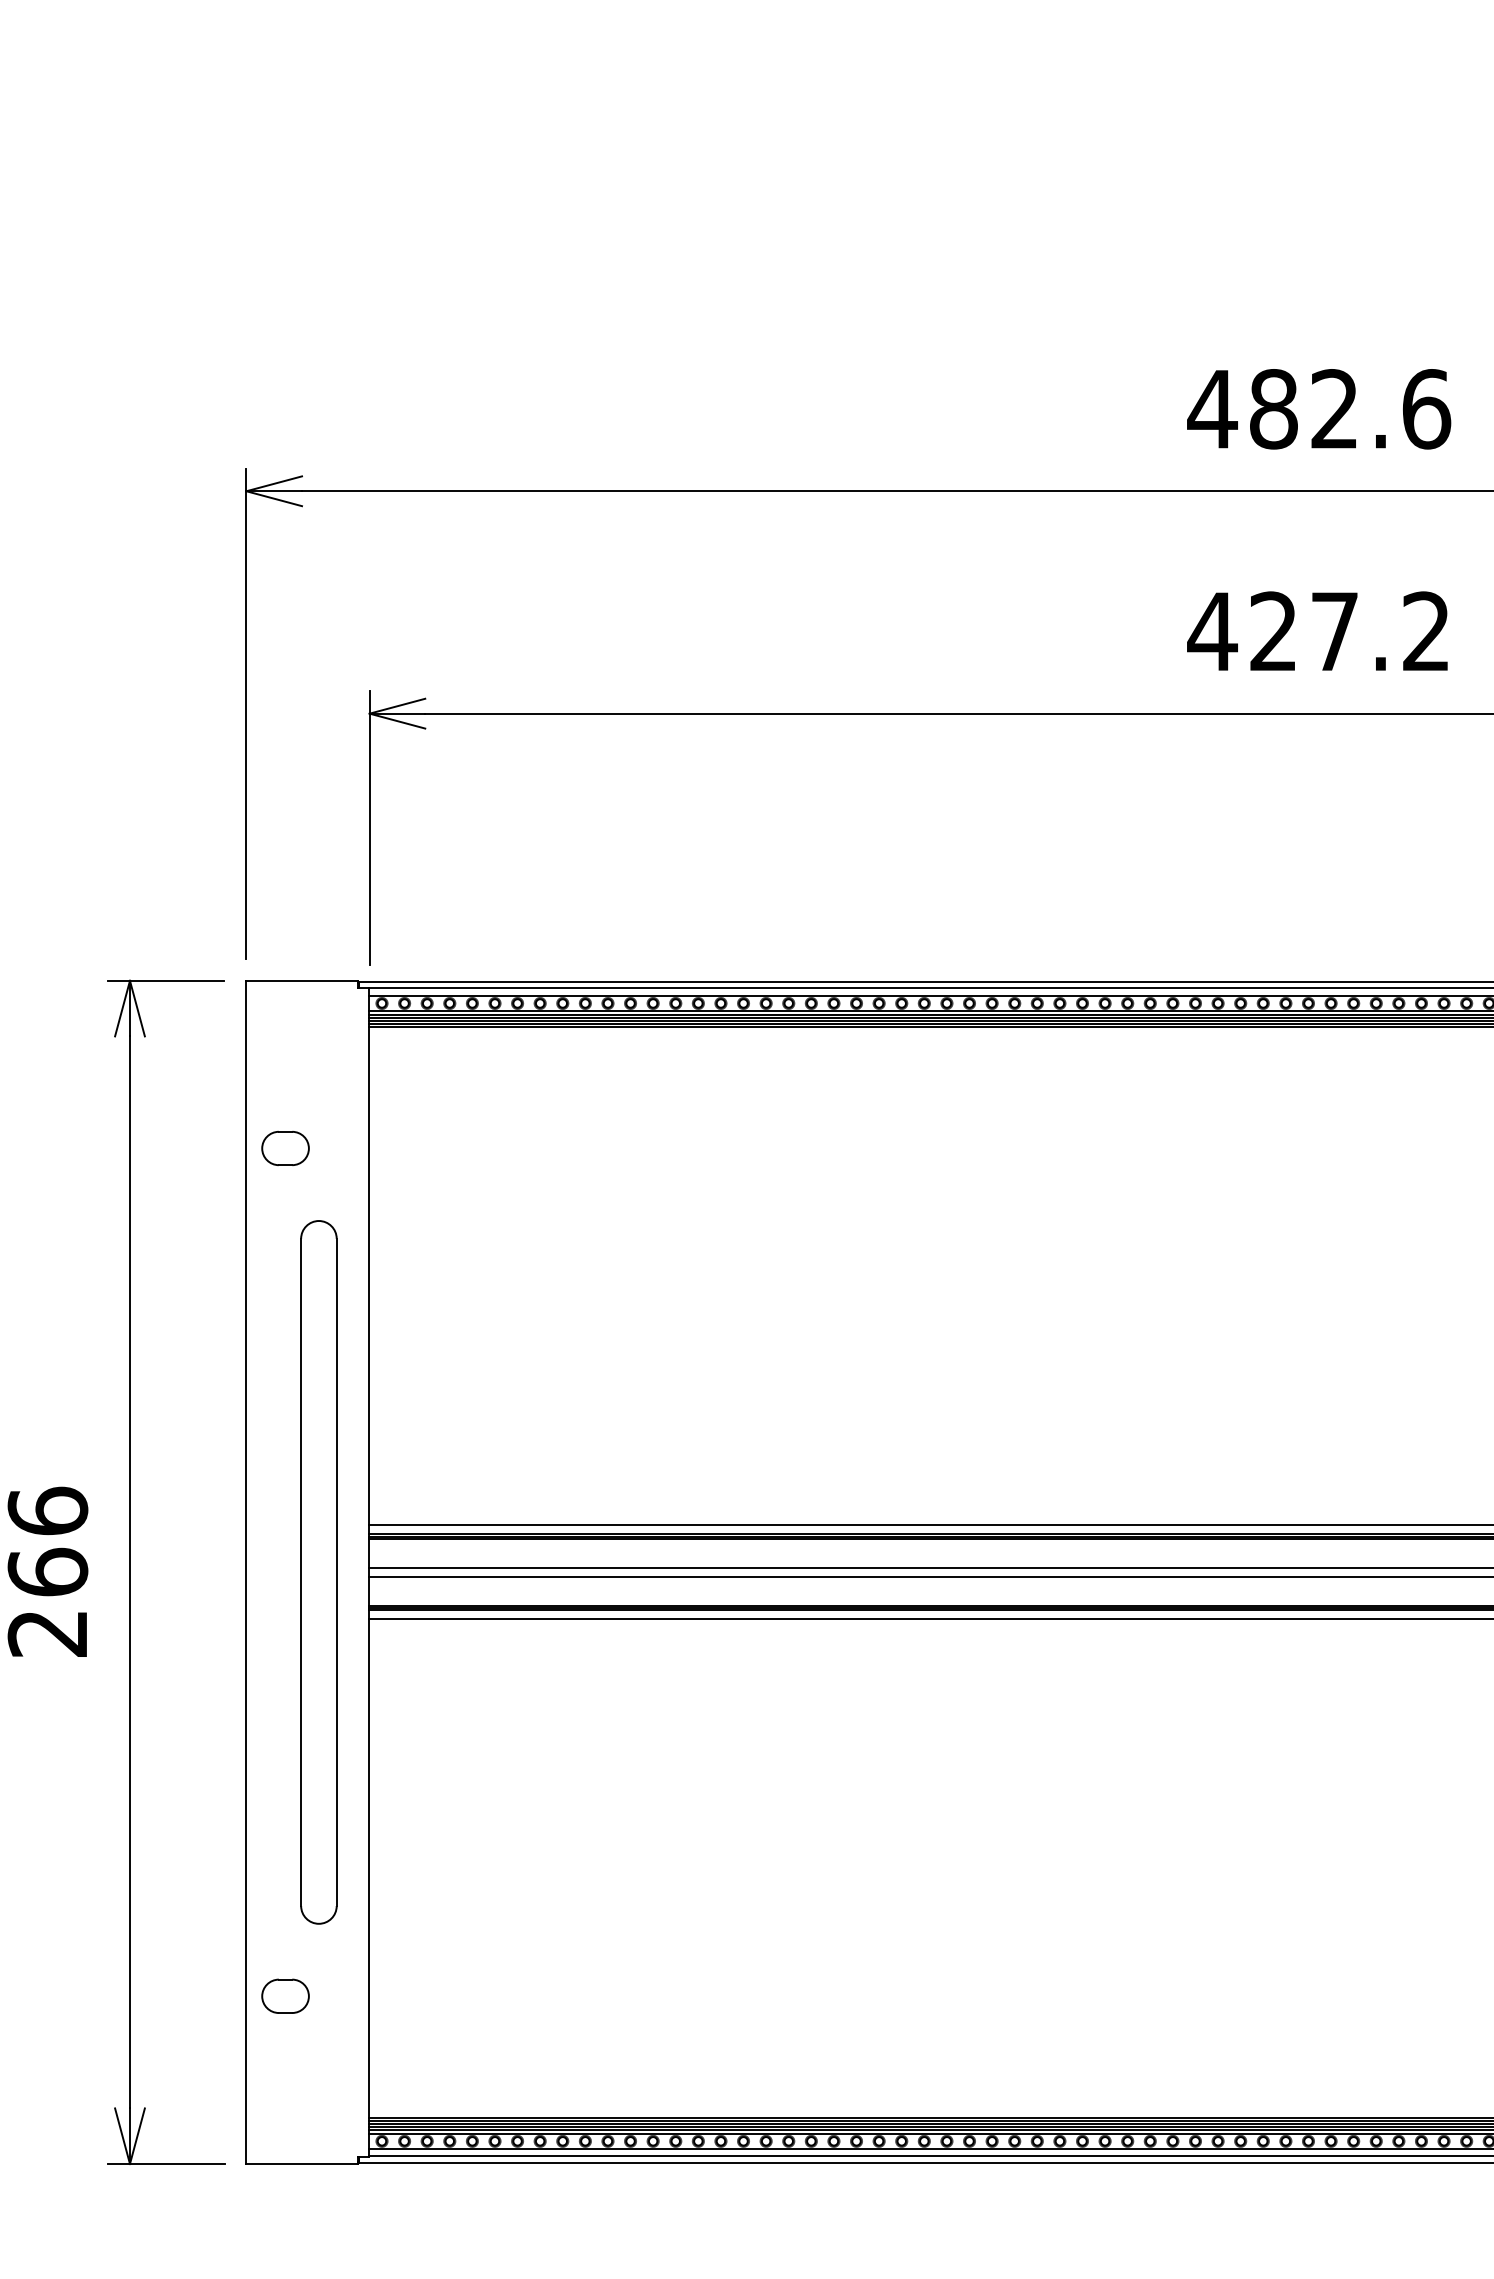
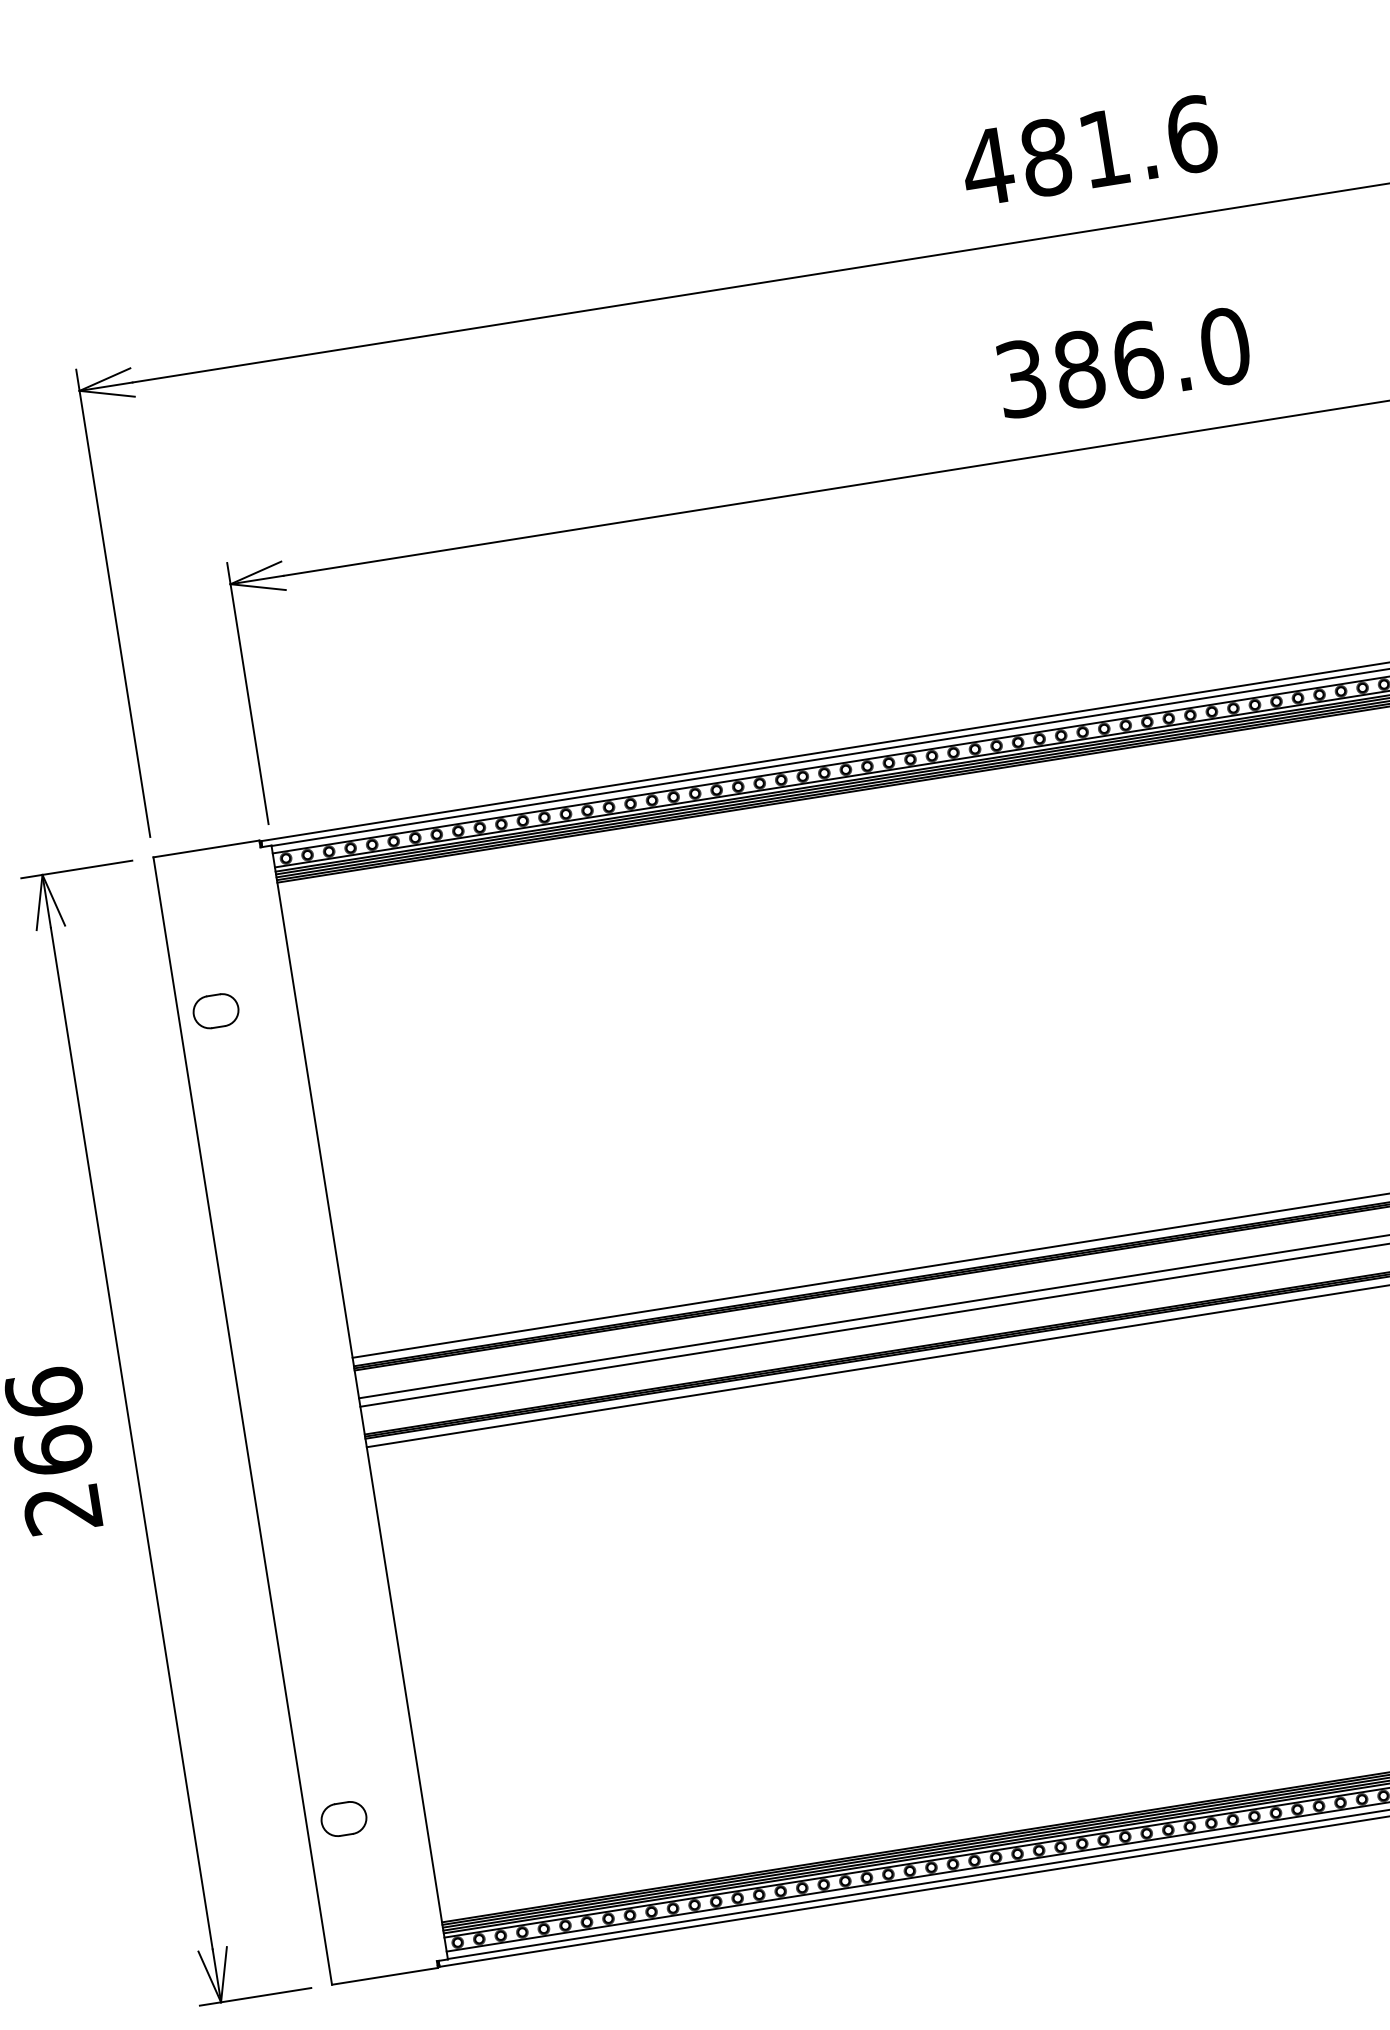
text: (1333, 408) -> (1102, 147), 482.6 -> 481.6
text: (1318, 631) -> (1122, 362), 427.2 -> 386.0
part: (318, 1572) -> (311, 1410), removed

